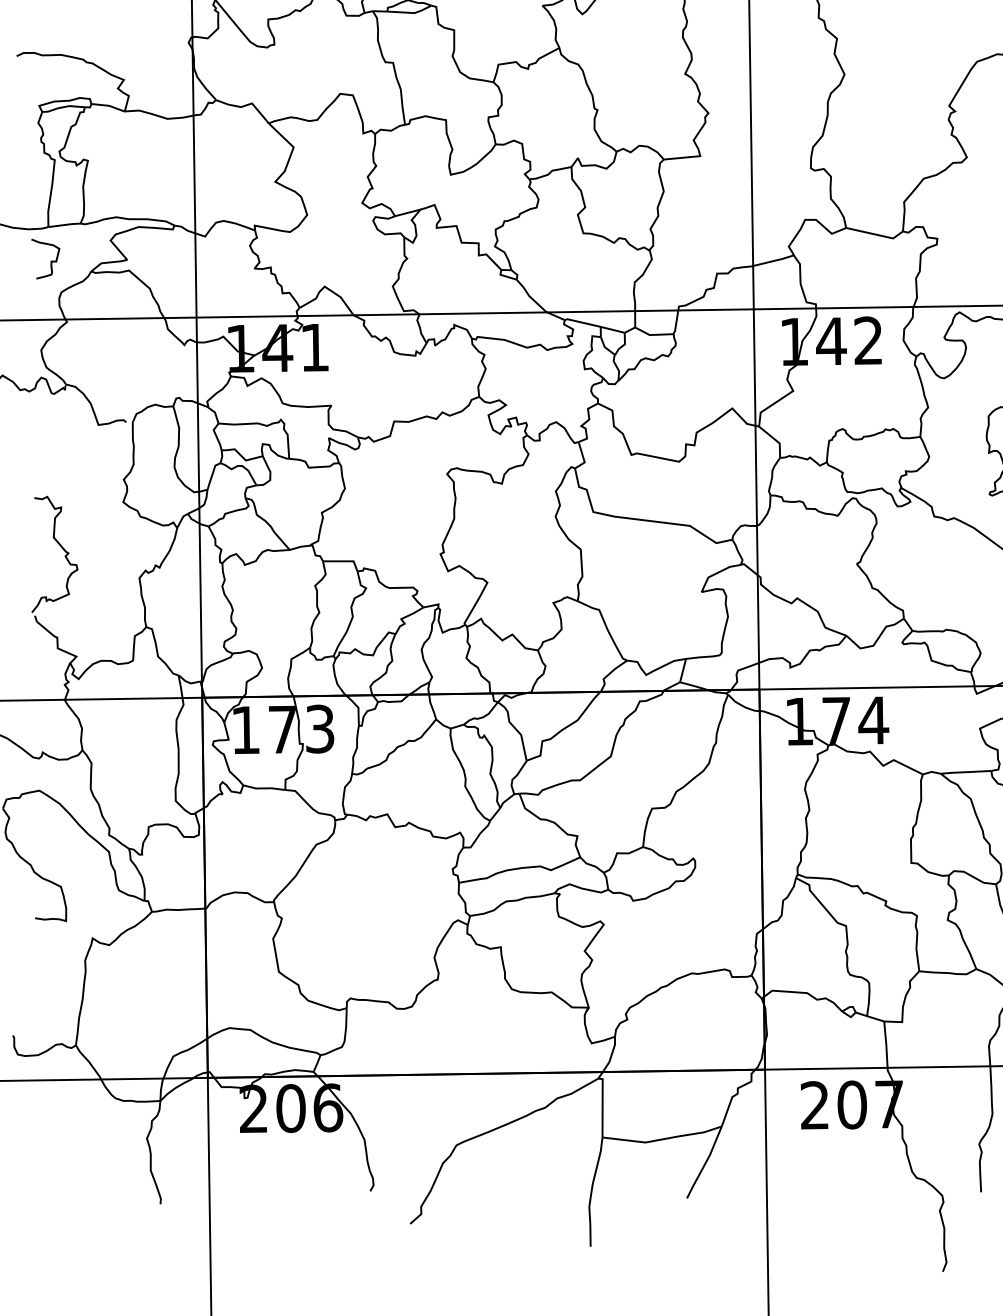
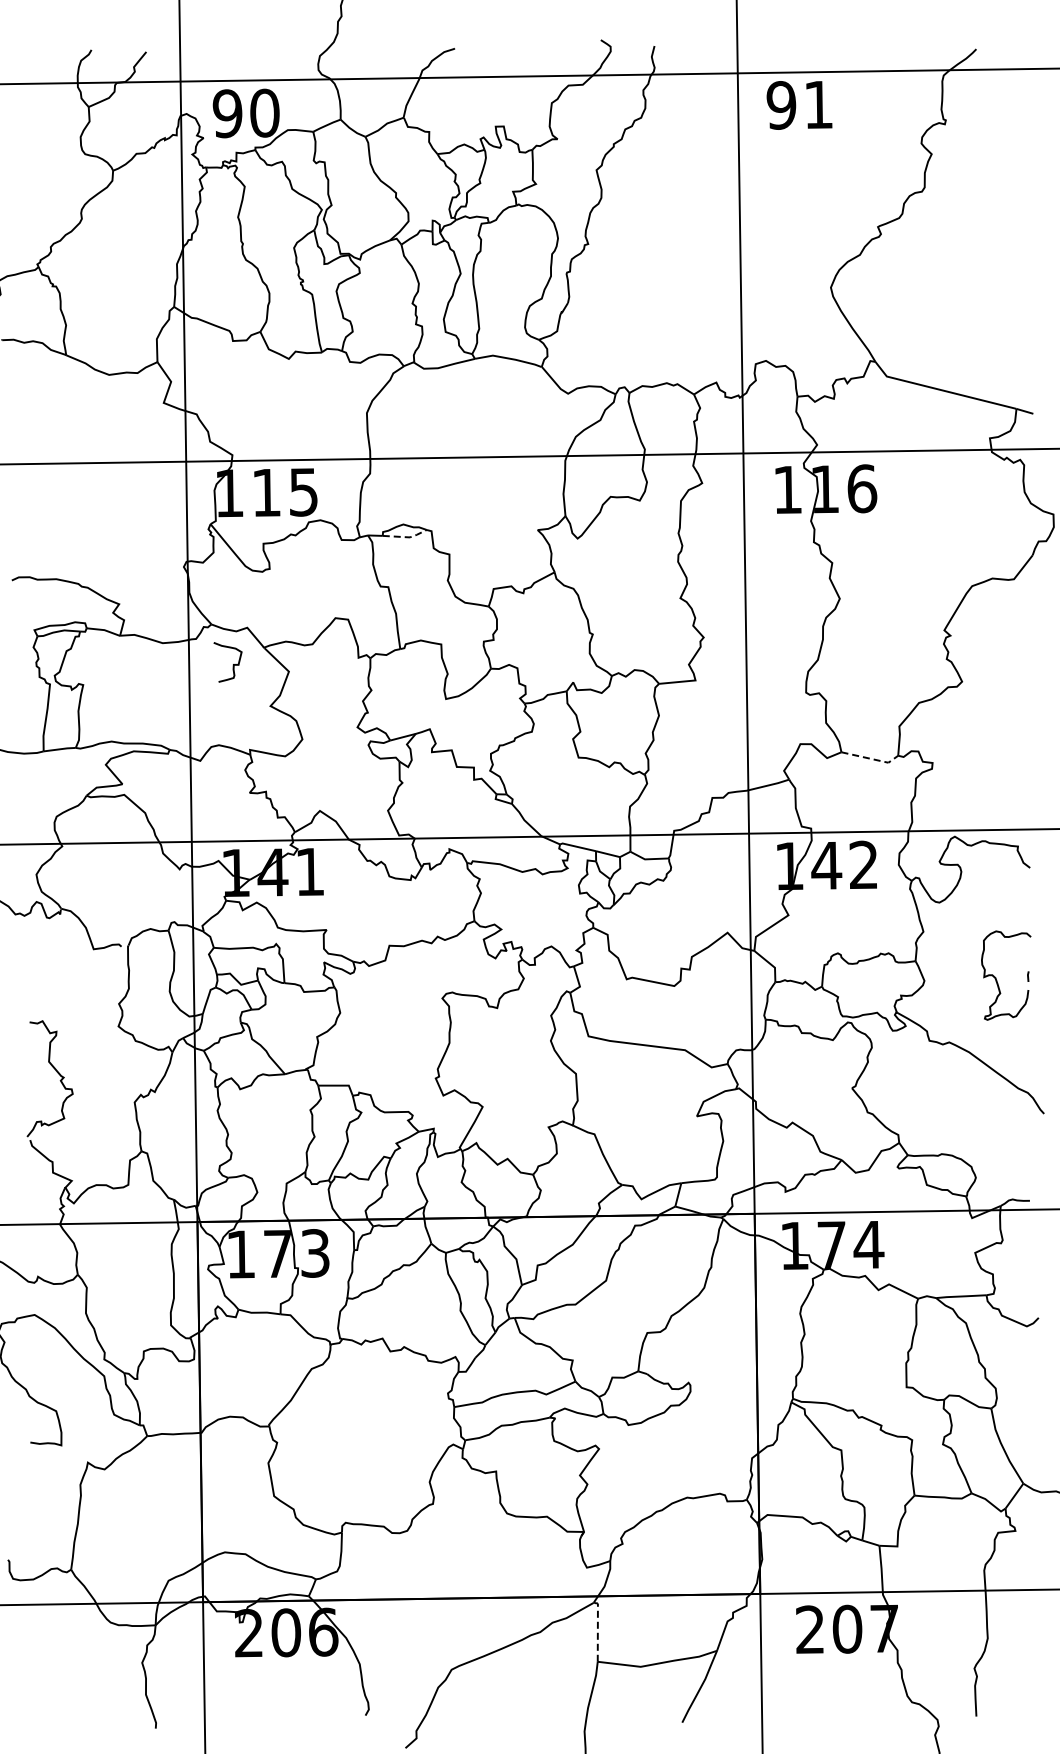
line: (412, 13) -> (407, 537), solid -> dashed
line: (877, 235) -> (872, 759), solid -> dashed
curve: (50, 262) -> (232, 665), moved
line: (602, 1105) -> (597, 1629), solid -> dashed

